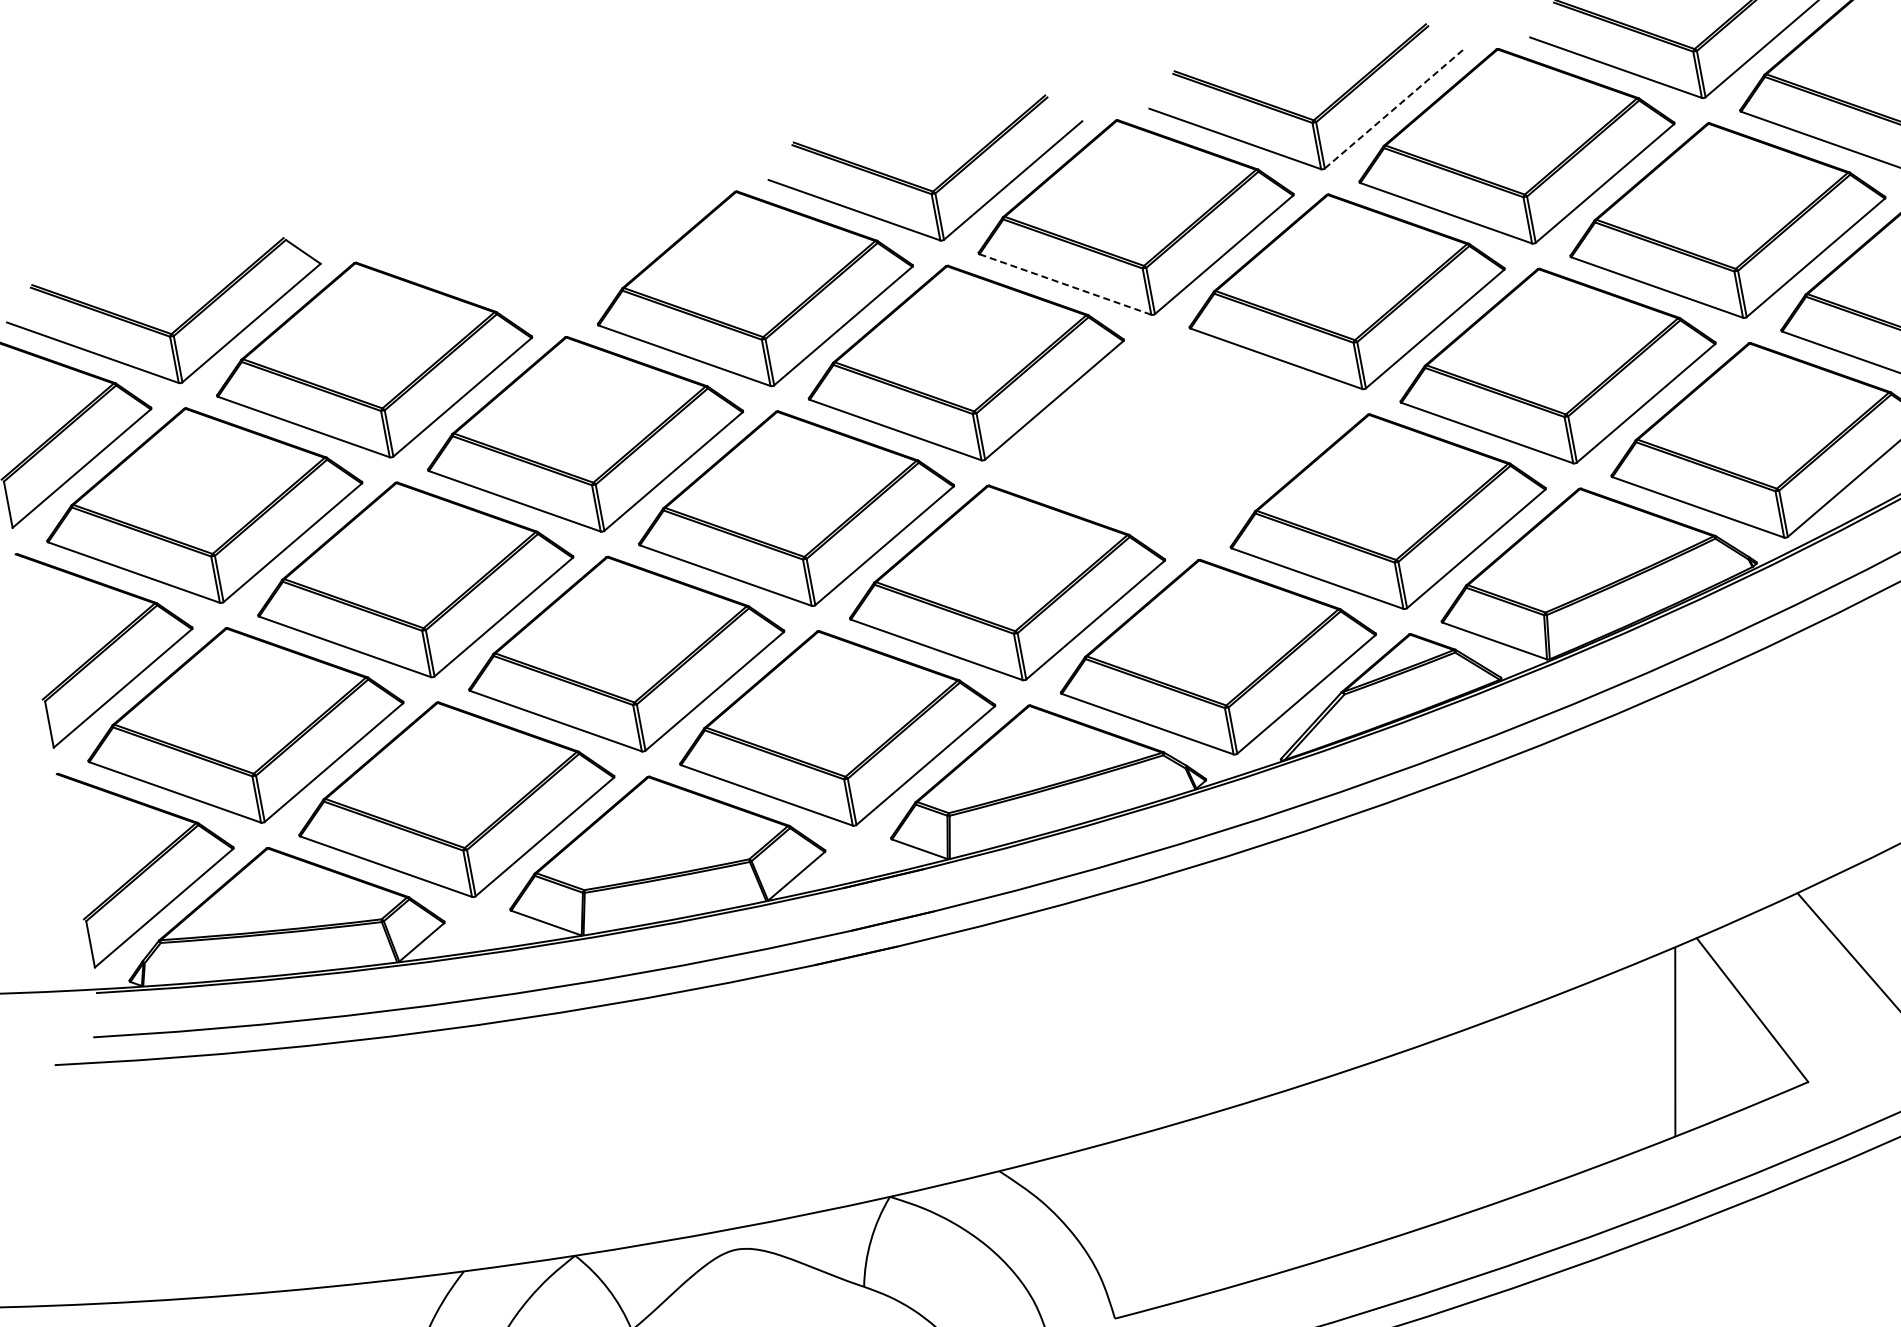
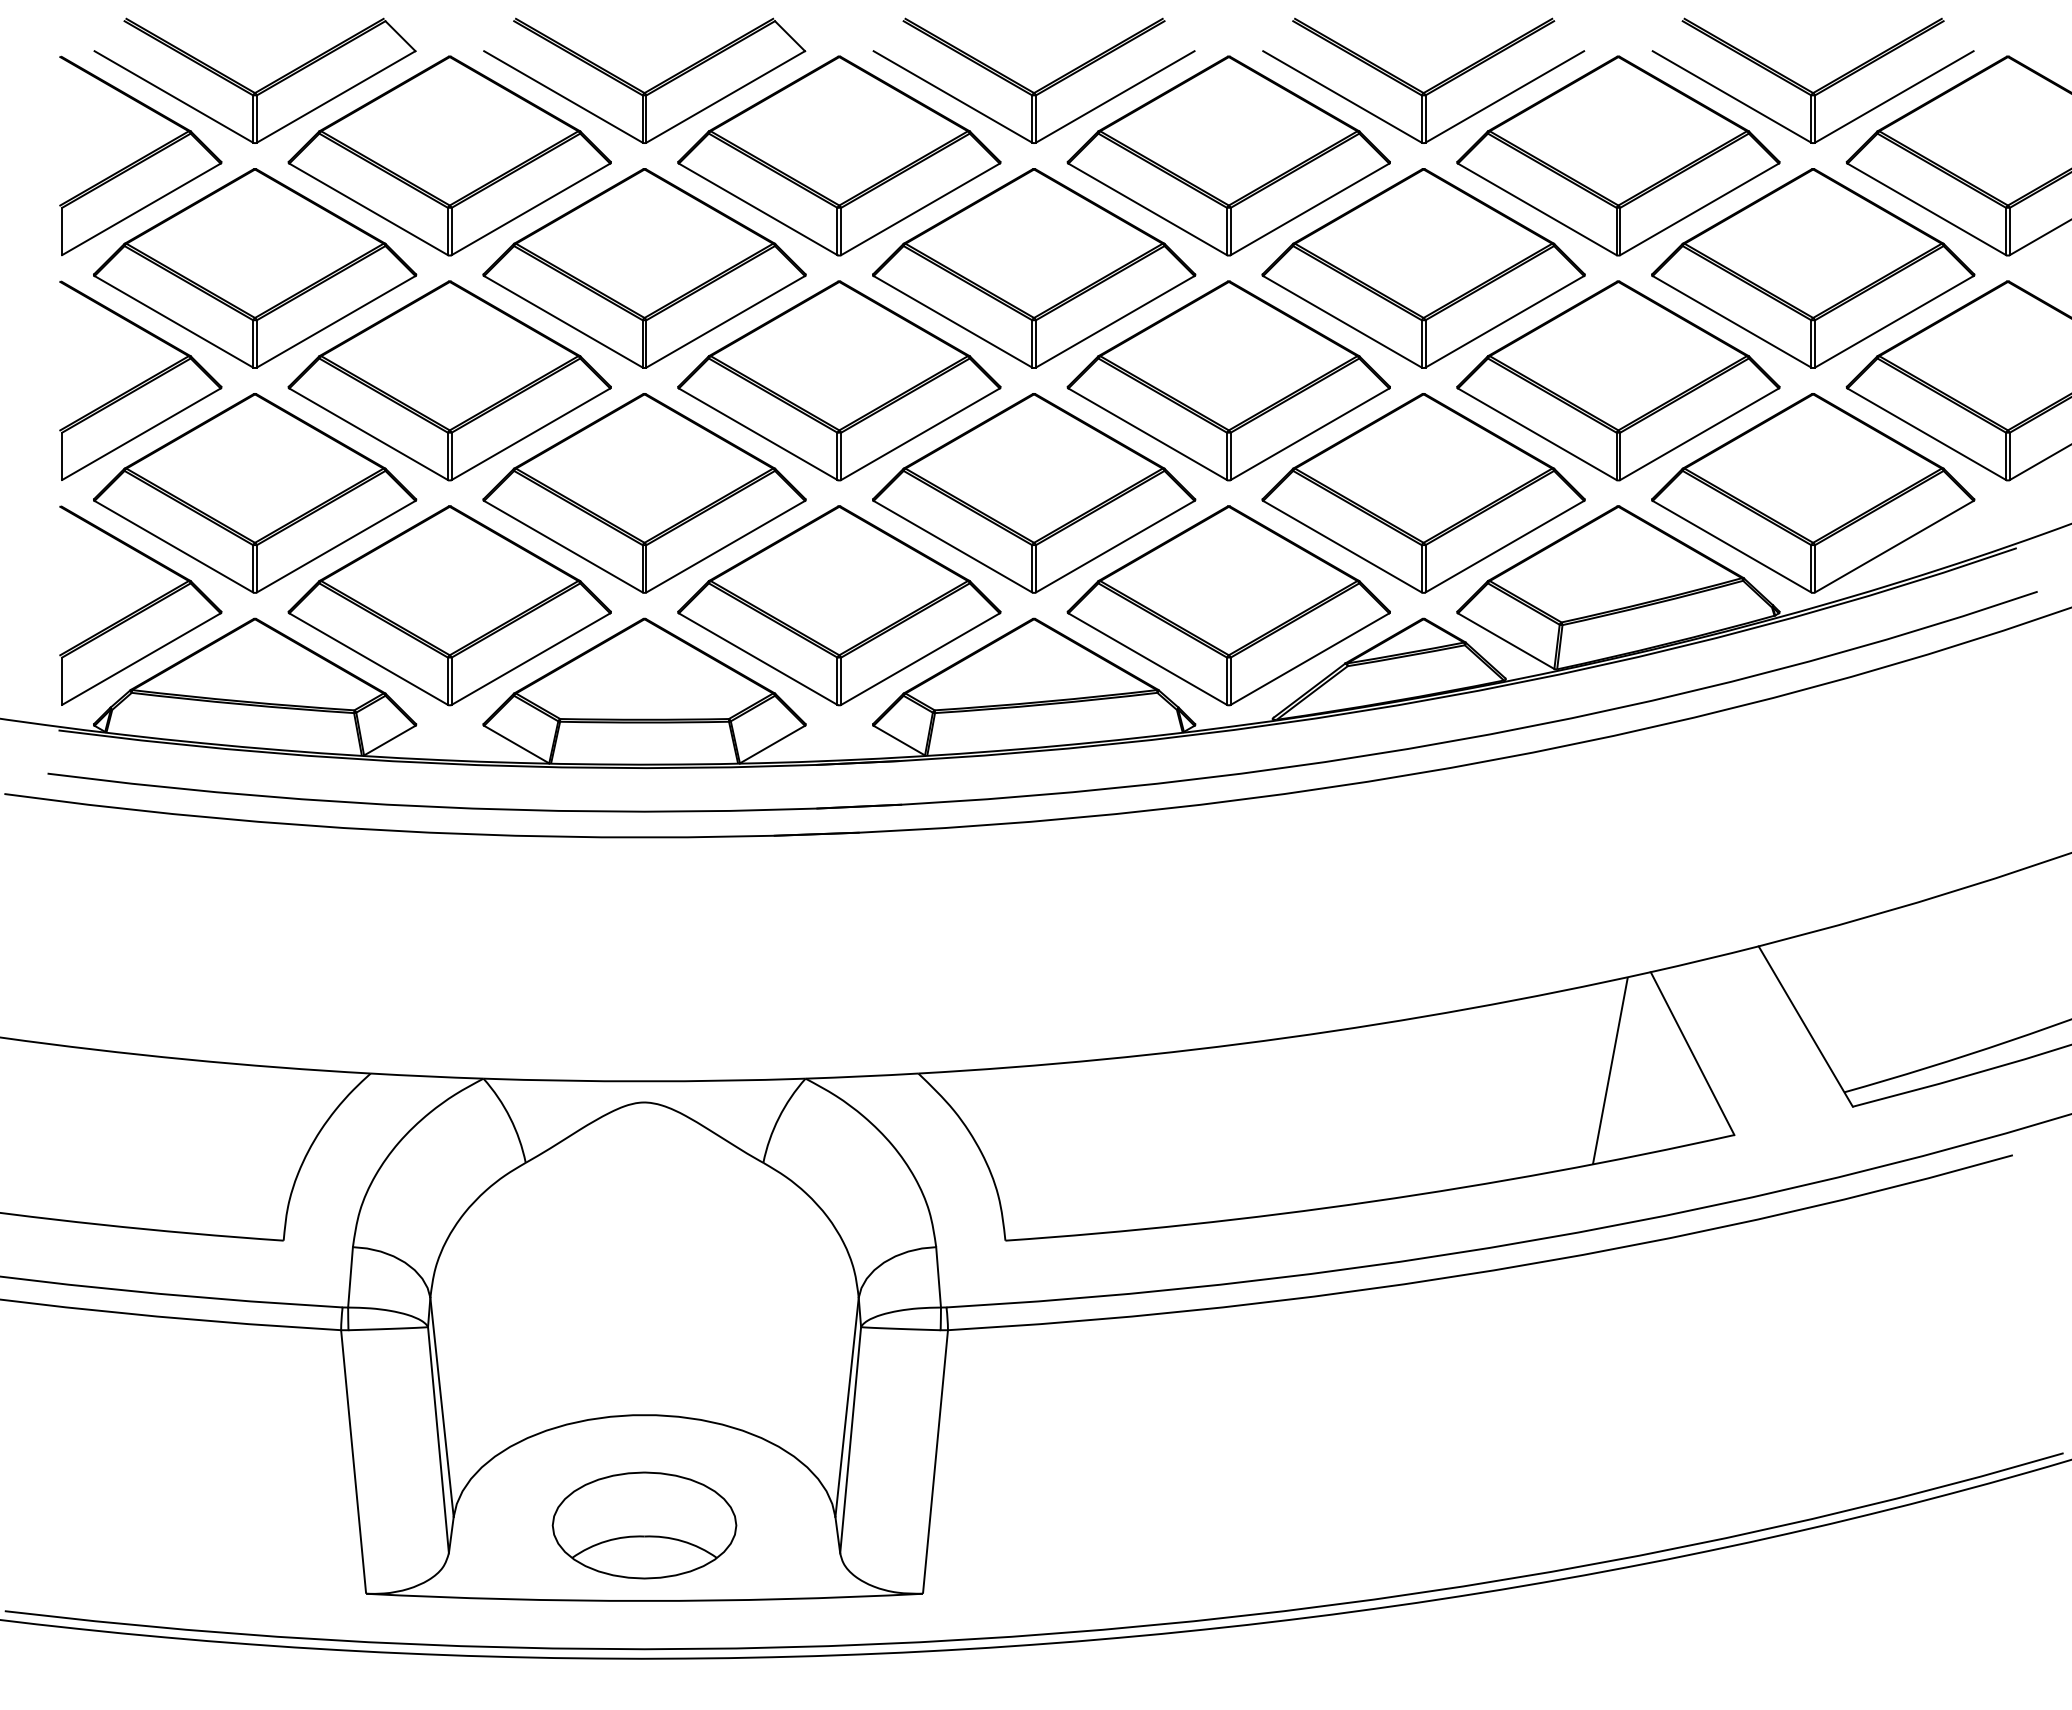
line: (1393, 108) -> (1504, 96), dashed -> solid
part: (547, 260) -> (640, 89), added
line: (1065, 284) -> (1147, 209), dashed -> solid
part: (1175, 437) -> (1228, 380), added

